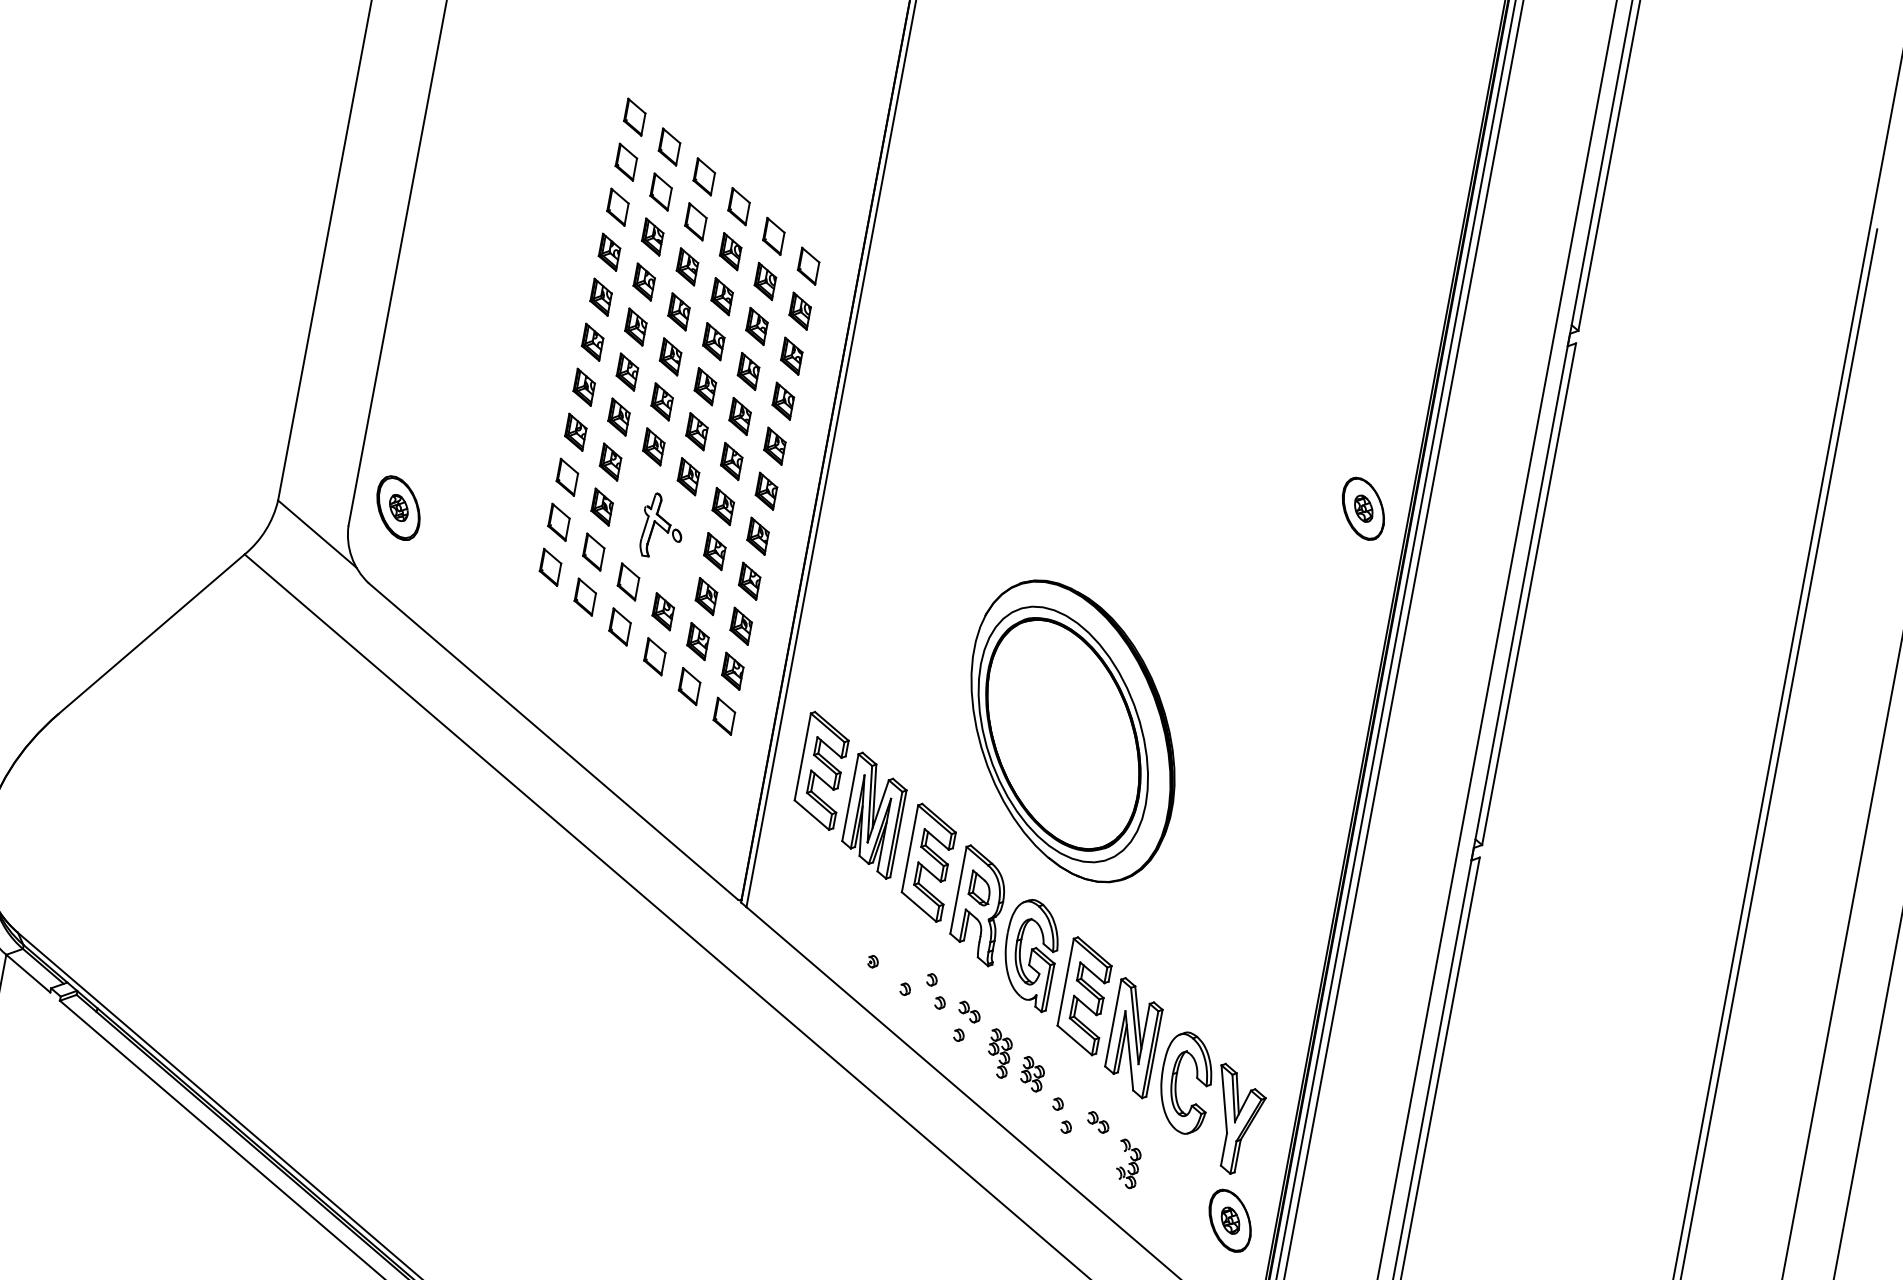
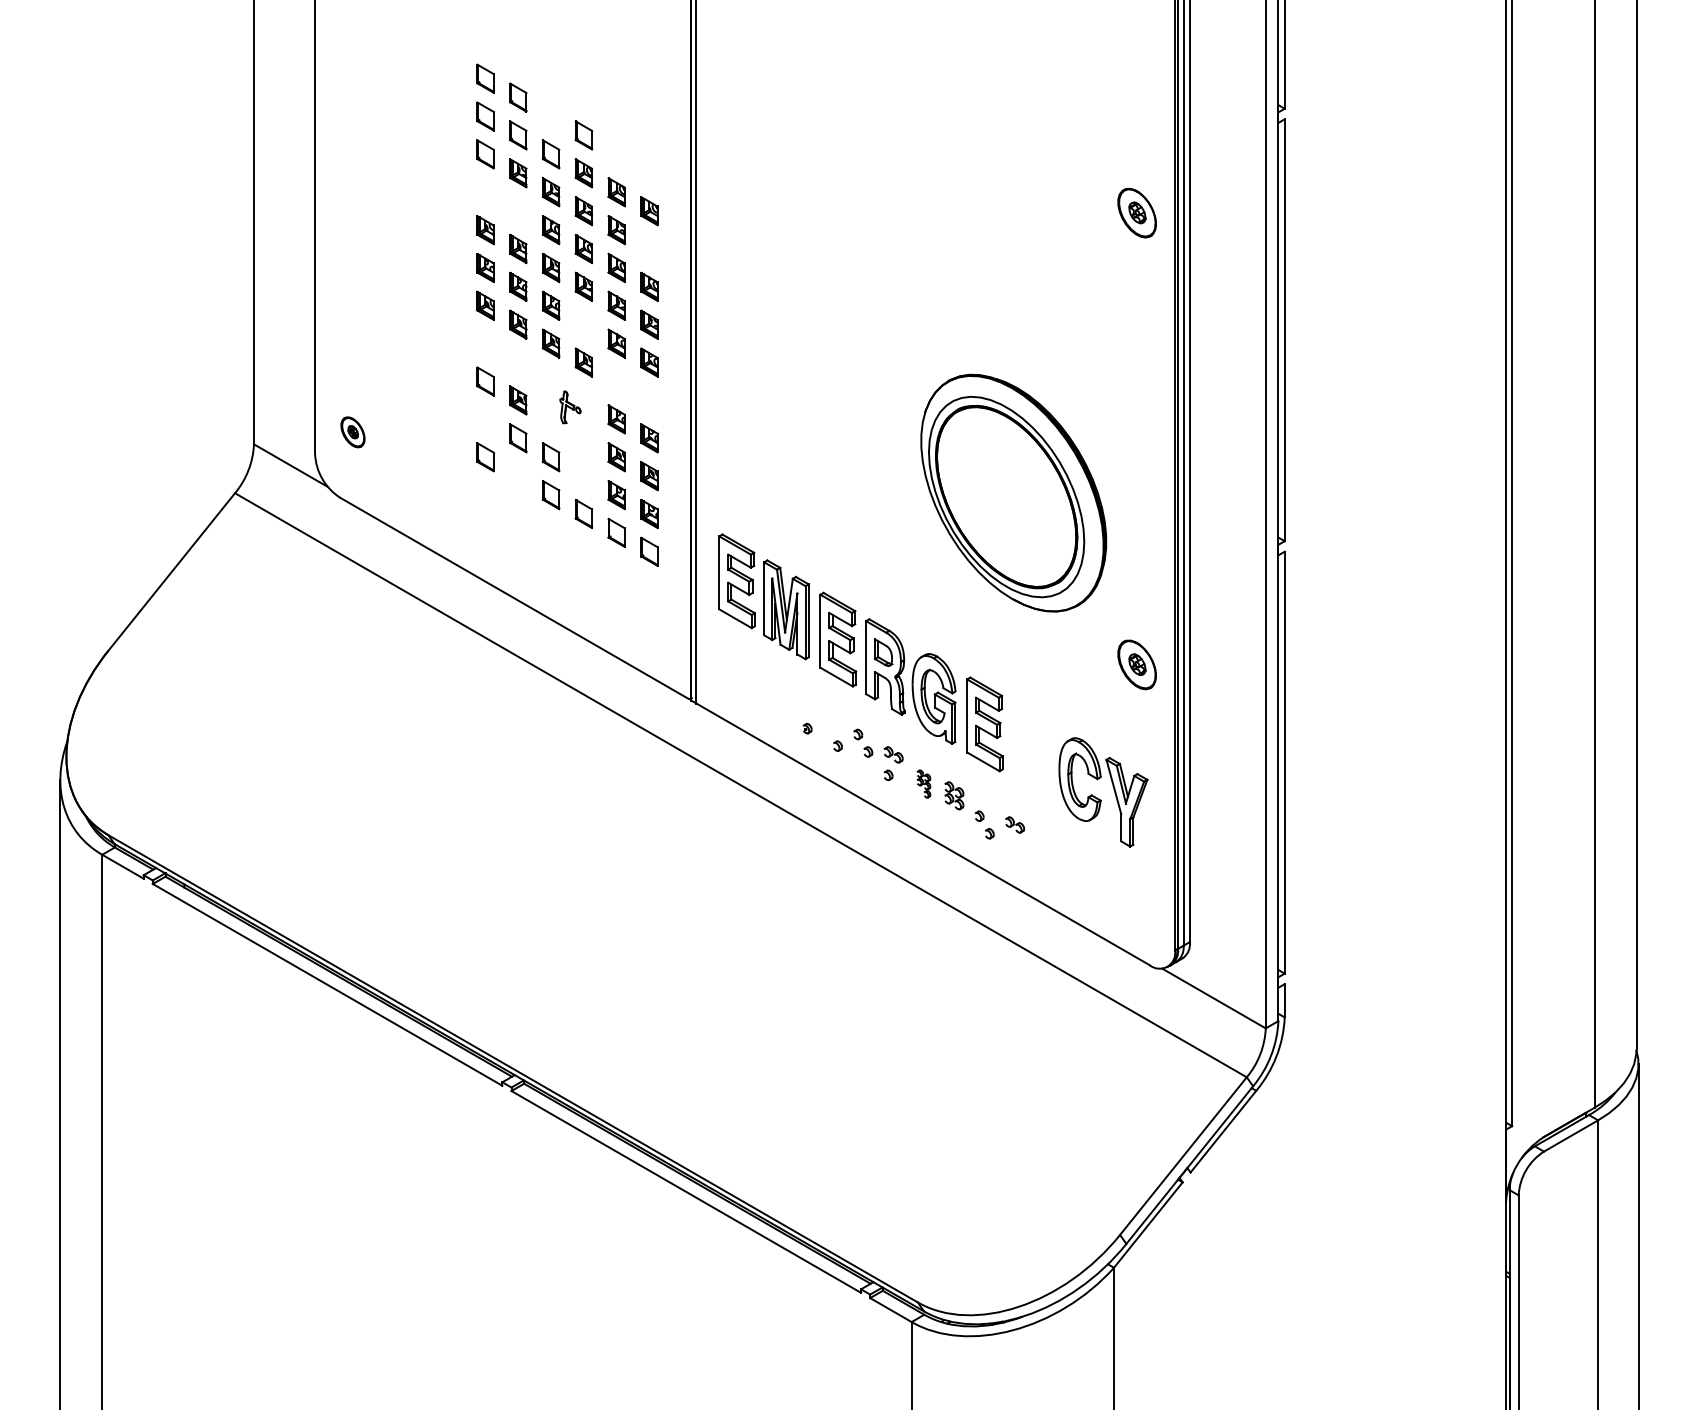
part: (703, 176) -> (550, 116), removed
part: (773, 236) -> (616, 154), removed
part: (609, 252) -> (485, 192), removed
part: (808, 266) -> (649, 173), removed
part: (644, 282) -> (518, 211), removed
part: (791, 356) -> (649, 249), removed
part: (696, 431) -> (583, 324), removed
part: (575, 432) -> (485, 343), removed
part: (610, 462) -> (518, 362), removed
part: (723, 506) -> (616, 381), removed
part: (397, 508) -> (352, 432), size x0.6
part: (1362, 508) -> (1136, 212), moved
part: (558, 522) -> (485, 419), removed
part: (662, 527) -> (570, 407), size x0.6
part: (758, 536) -> (649, 400), removed
part: (585, 597) -> (518, 476), removed
part: (662, 612) -> (583, 476), removed
part: (1072, 730) -> (1013, 492), moved
part: (1134, 1037) -> (1031, 750), removed
part: (998, 1052) -> (923, 783), size x0.7
part: (1128, 1163) -> (1045, 853), removed
part: (1229, 1220) -> (1136, 664), moved

